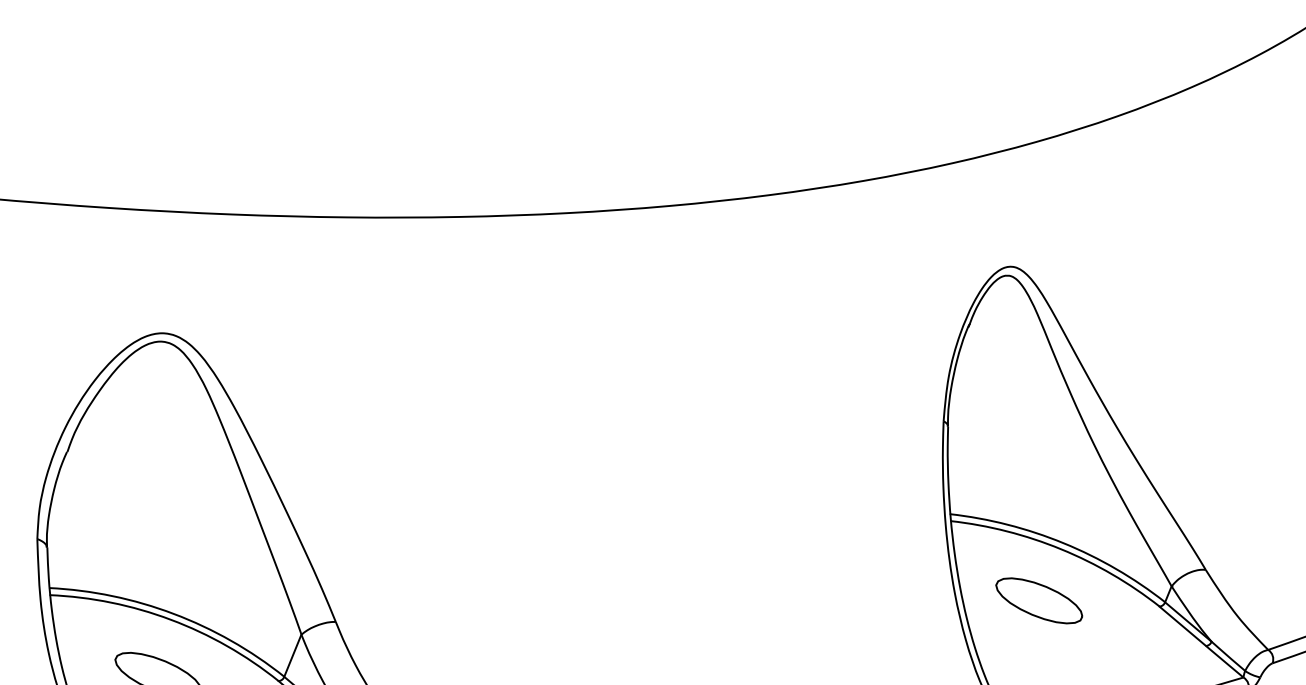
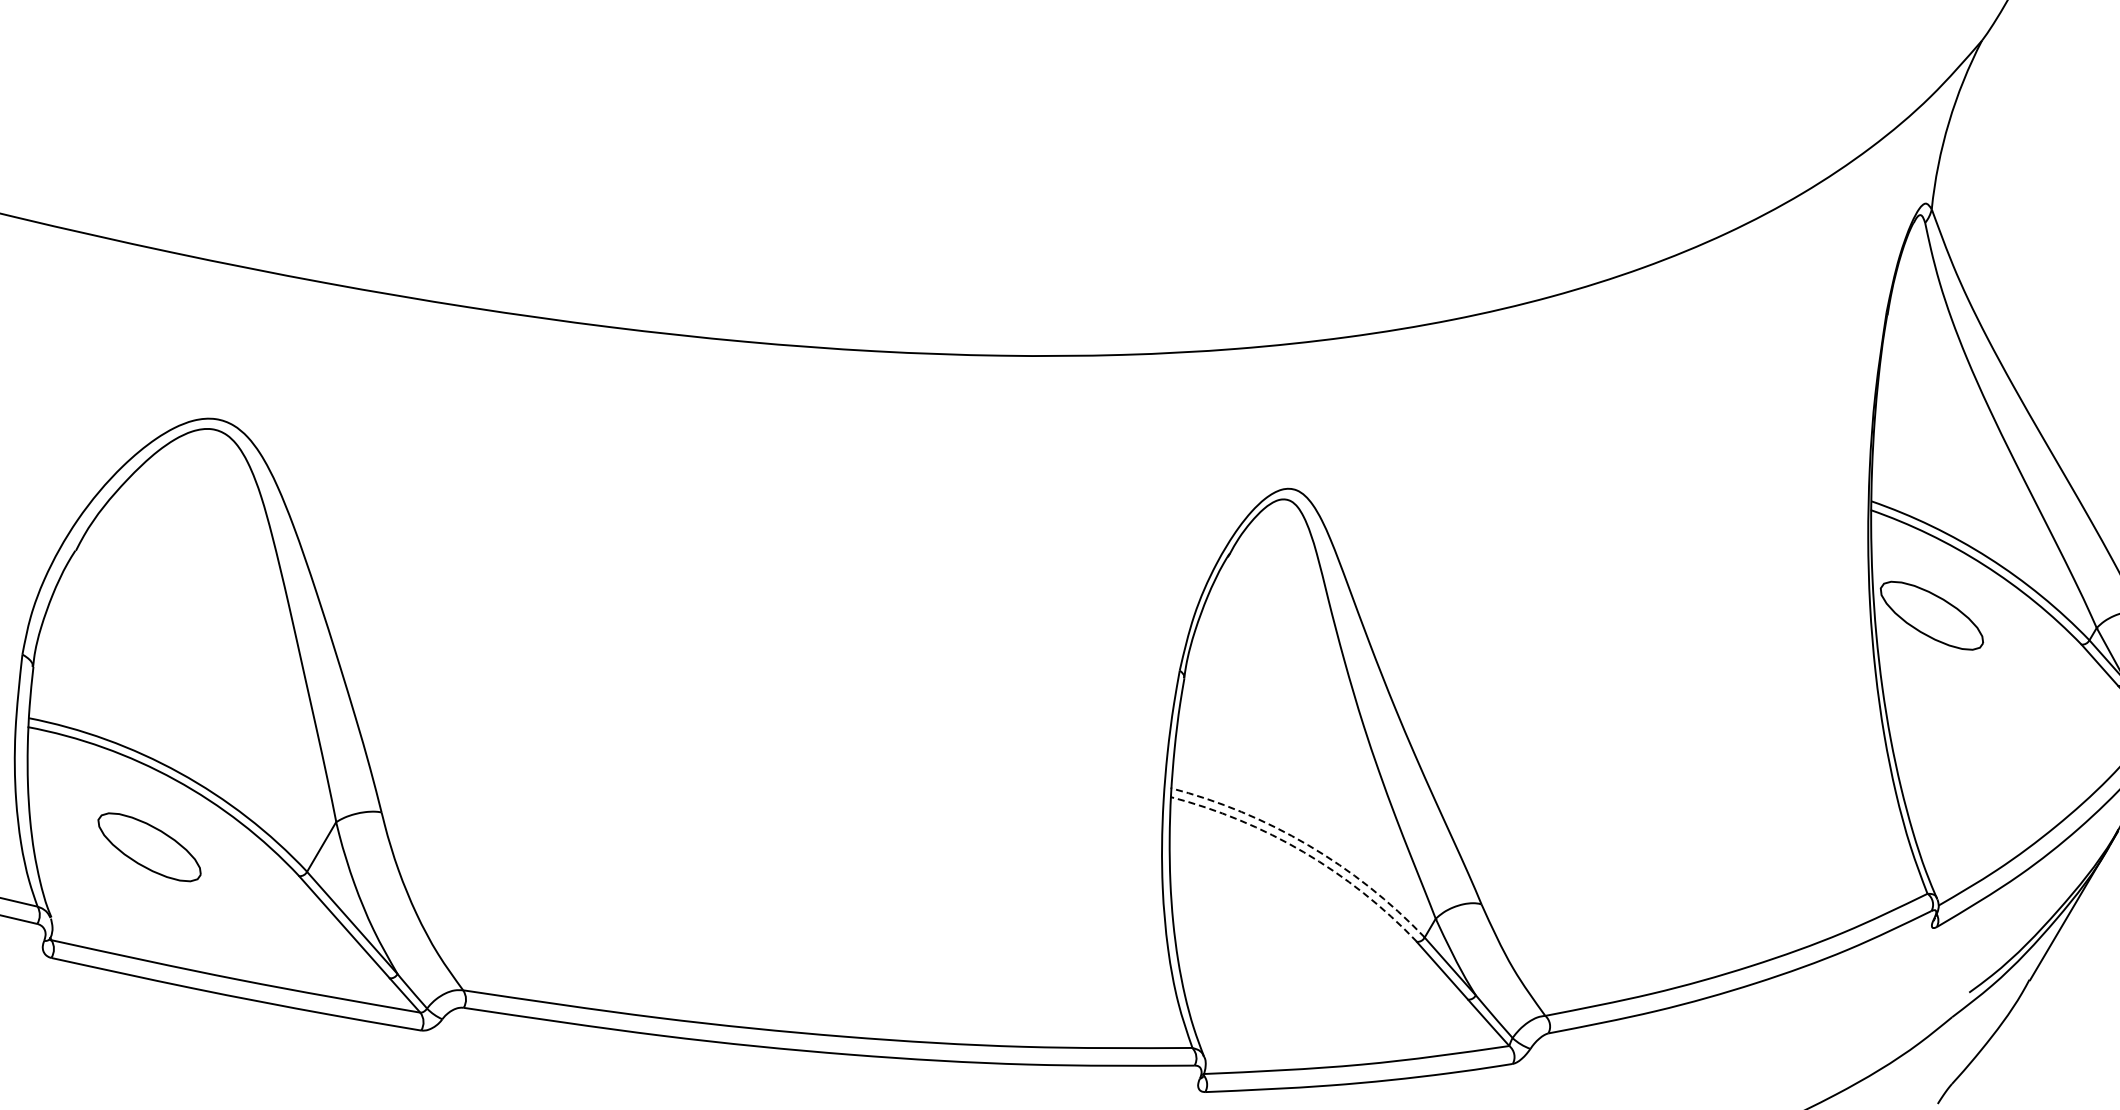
arc: (1063, 543) -> (1308, 845), solid -> dashed
arc: (1060, 549) -> (1303, 852), solid -> dashed
part: (1039, 600) -> (1267, 912), removed

